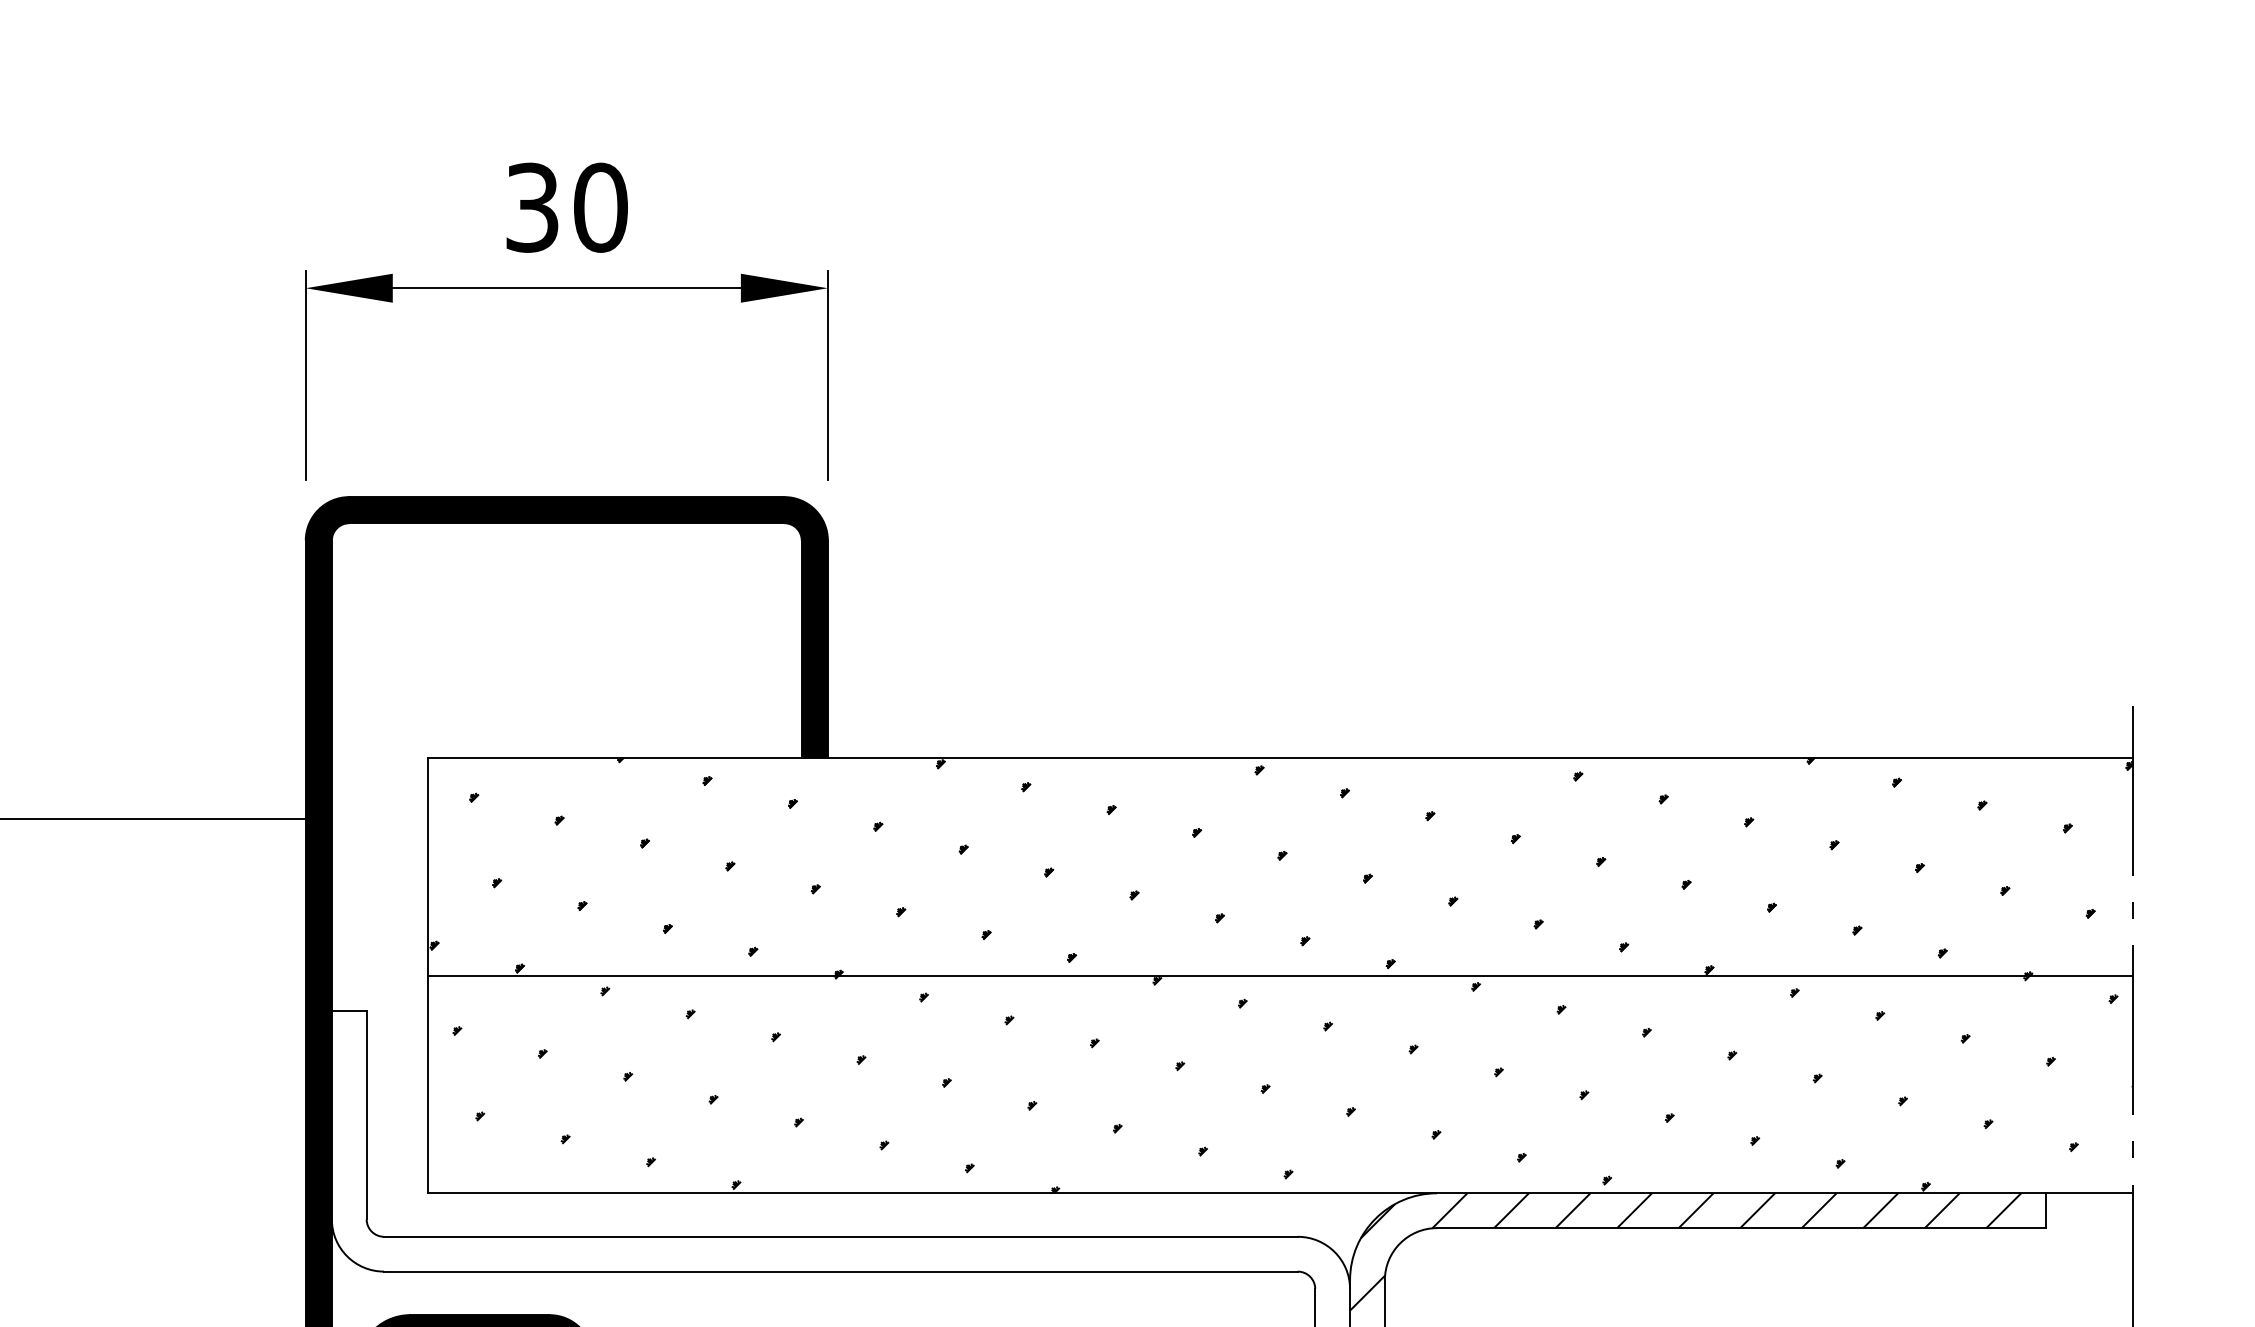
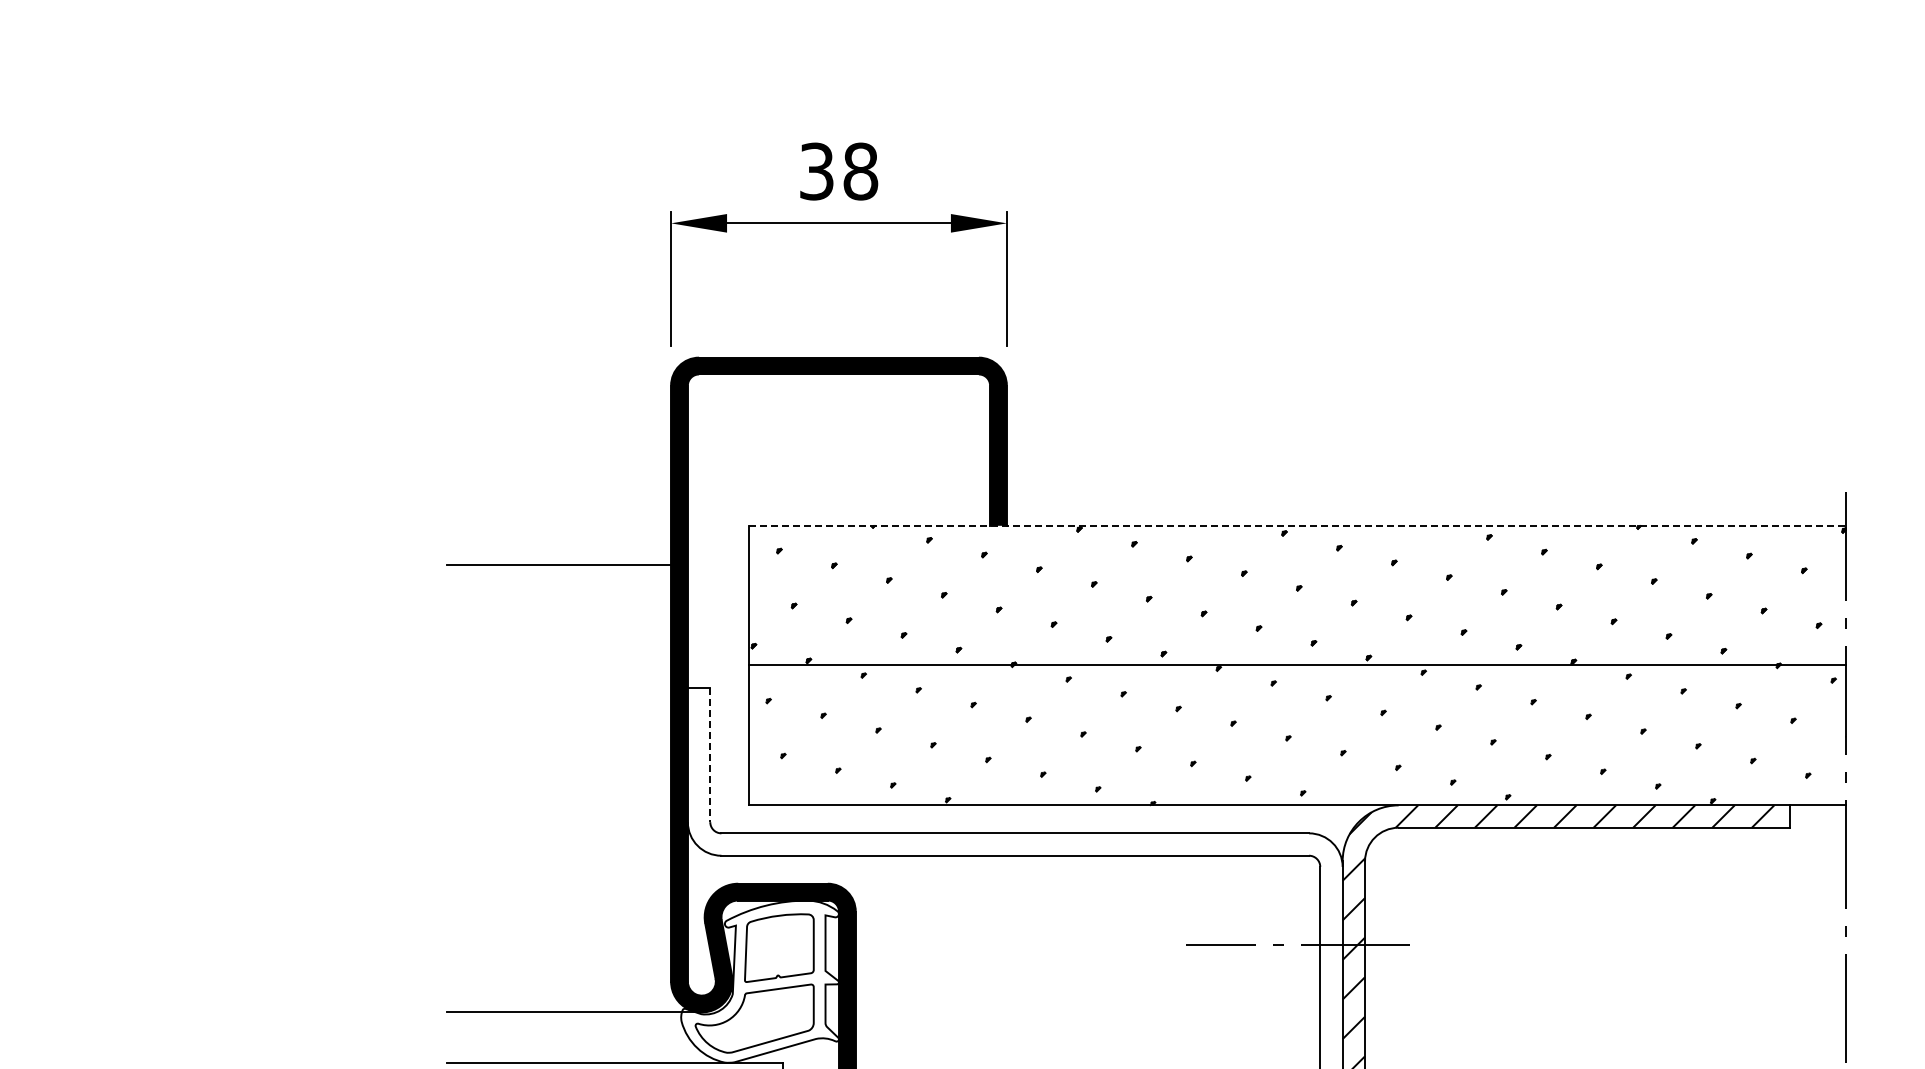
text: (600, 207) -> (860, 171), 30 -> 38
line: (1281, 758) -> (1298, 525), solid -> dashed
line: (367, 1115) -> (710, 755), solid -> dashed

